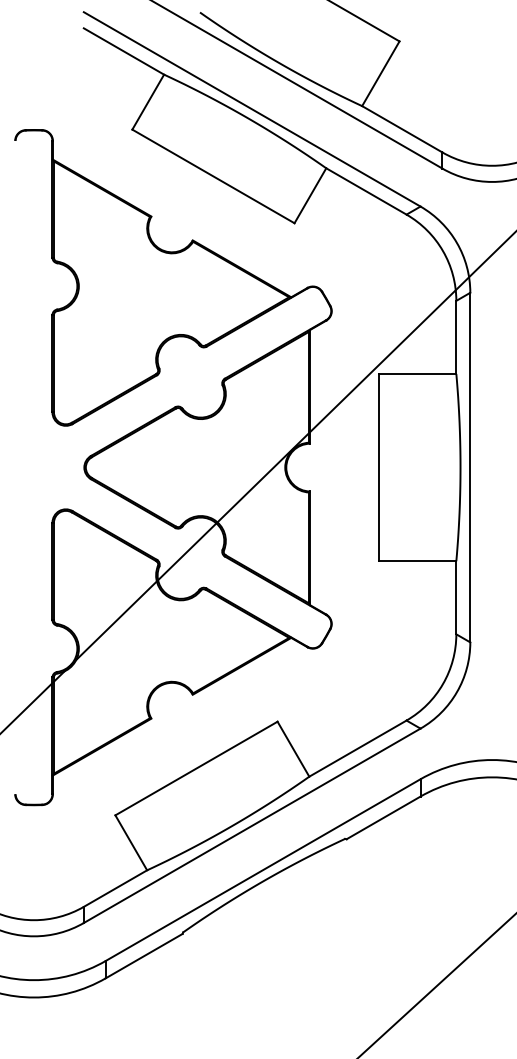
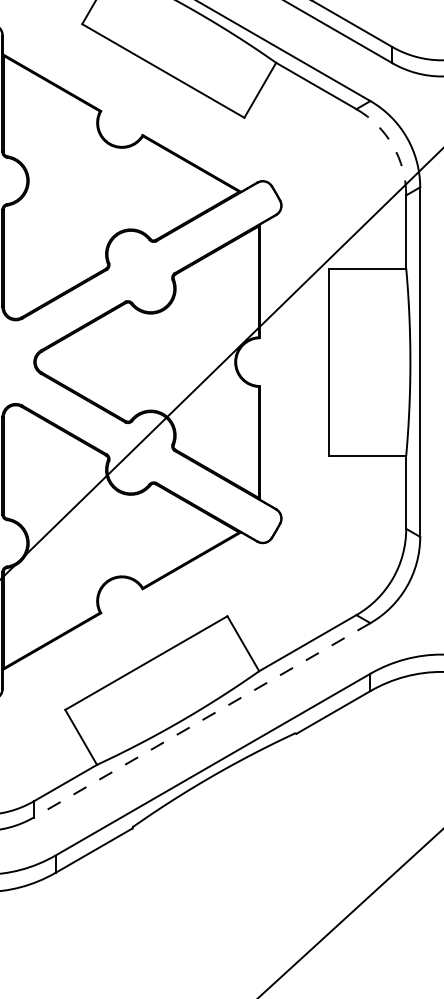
arc: (443, 251) -> (393, 146), solid -> dashed
line: (251, 826) -> (201, 721), solid -> dashed

